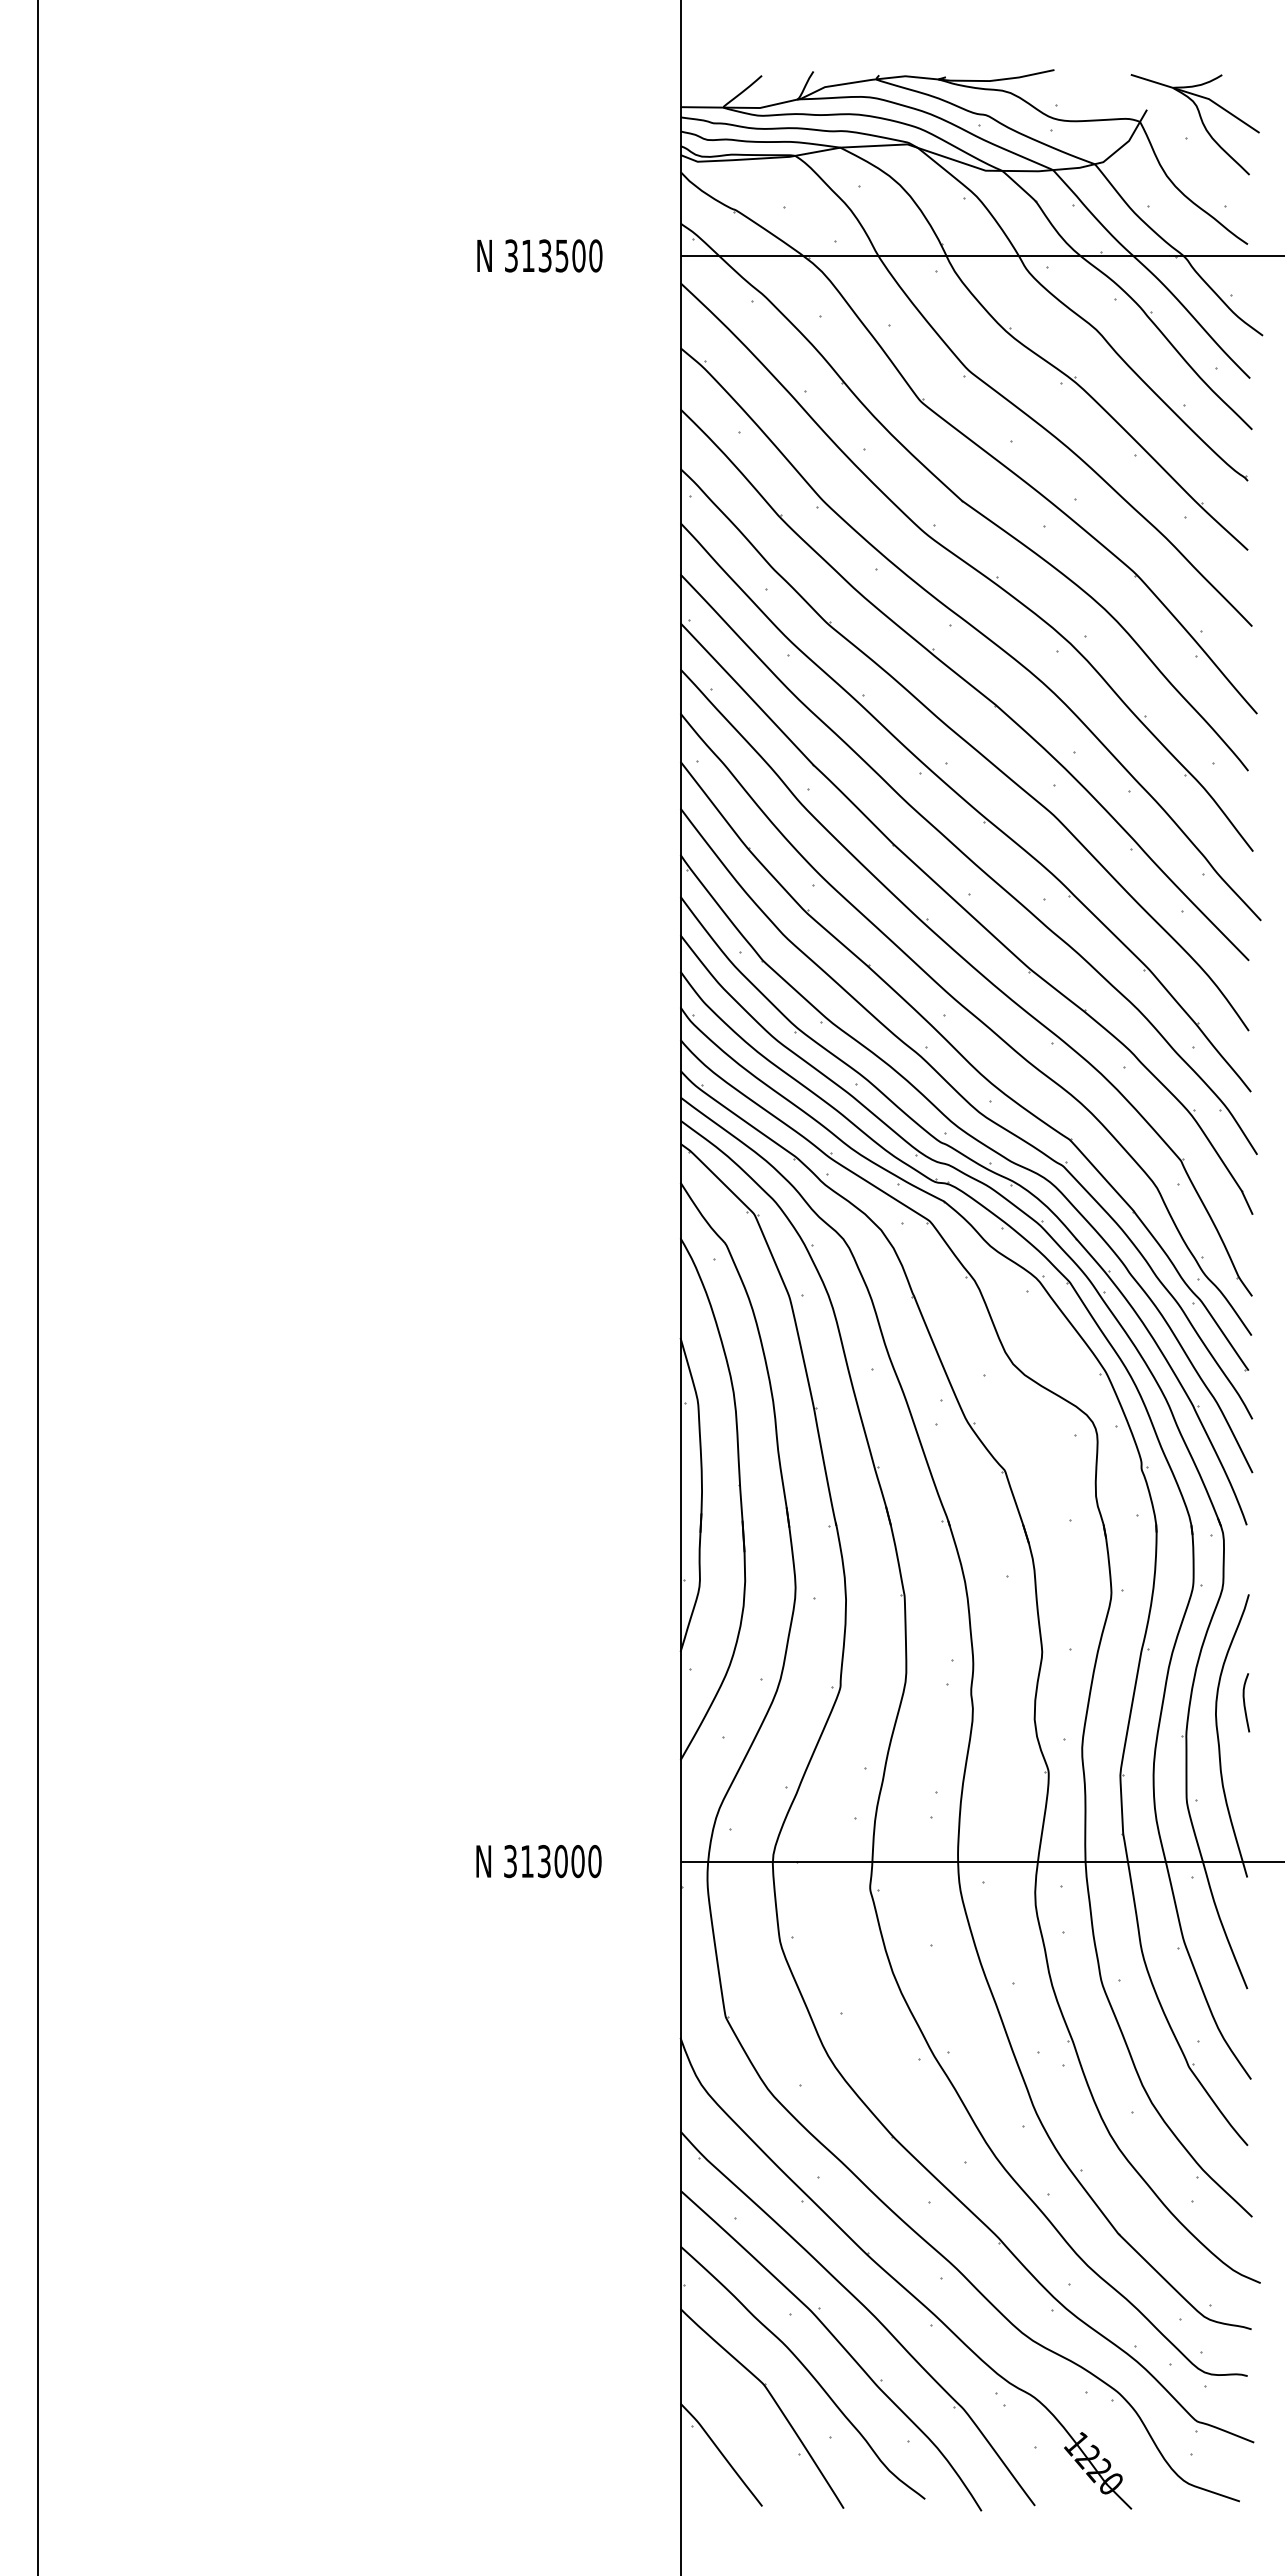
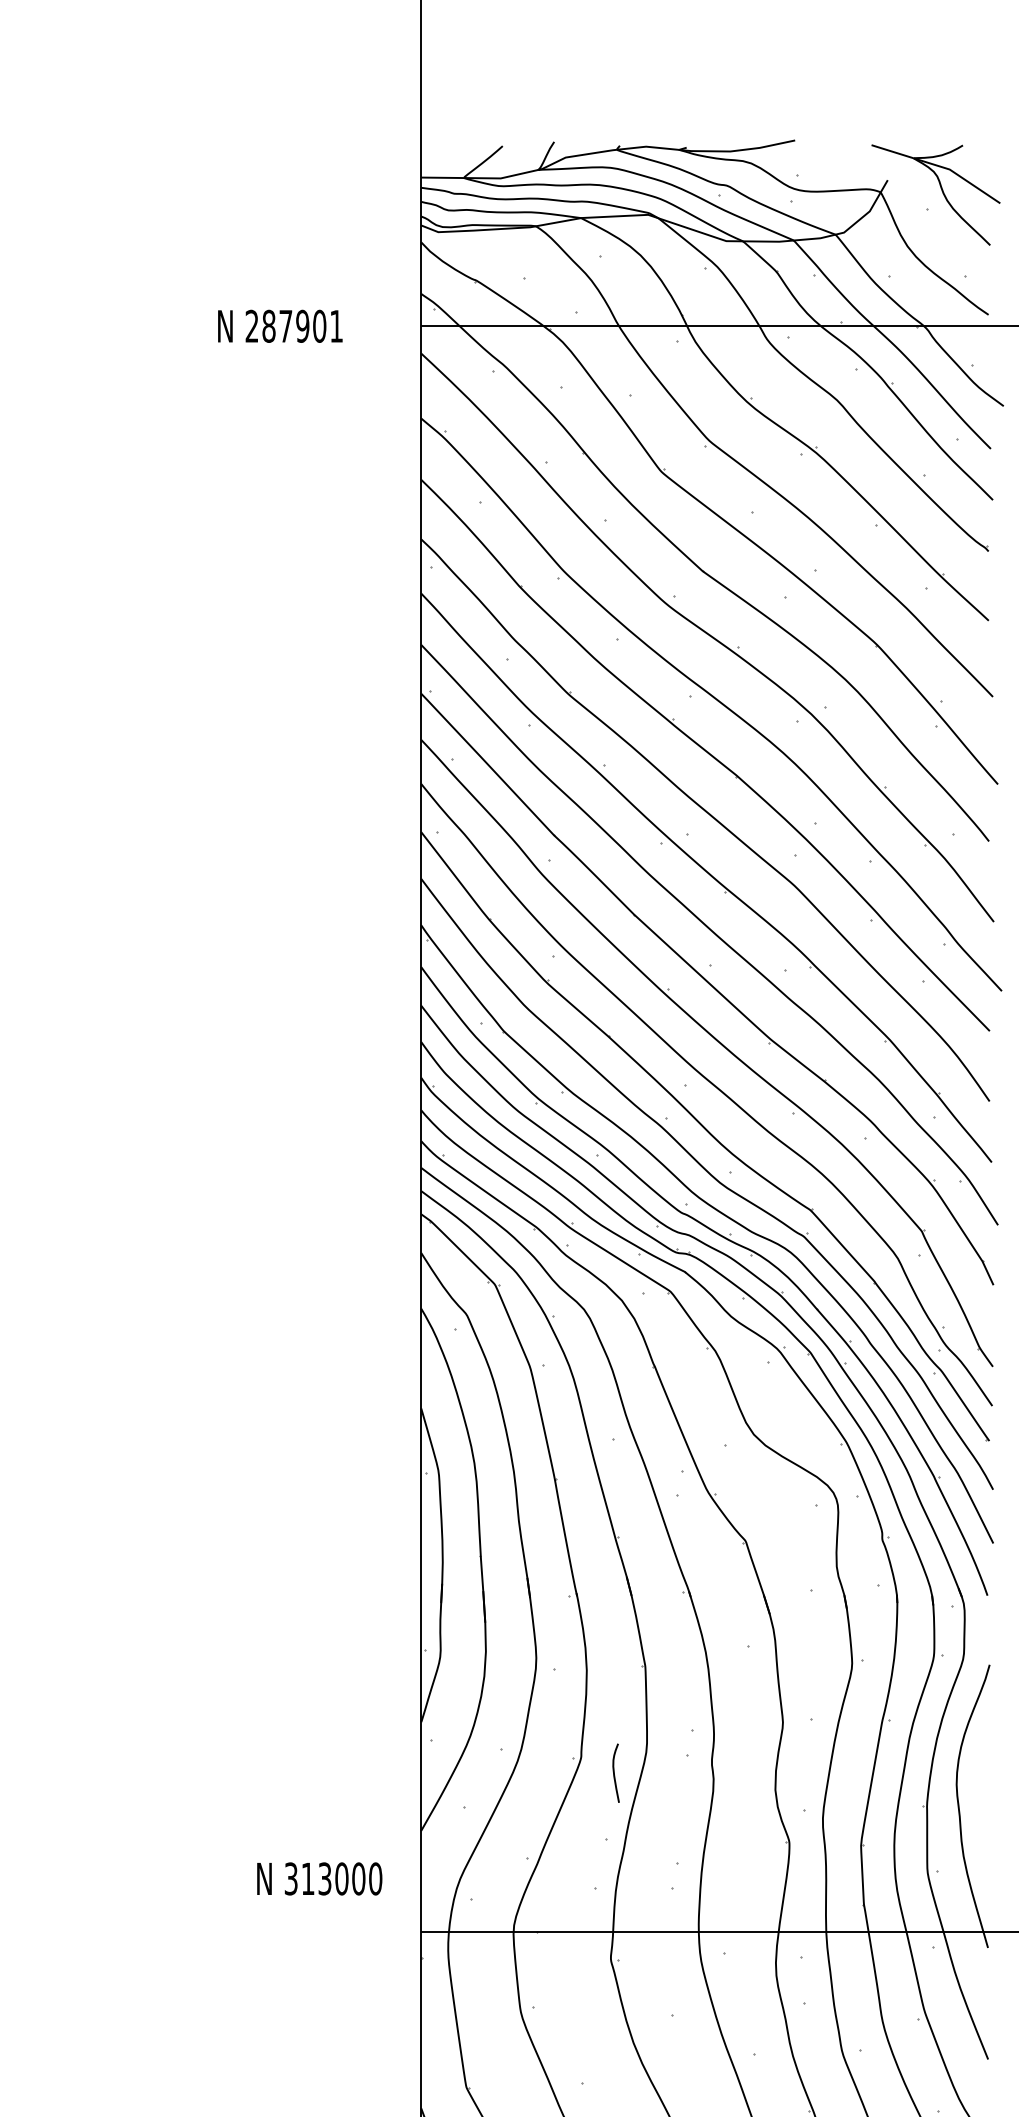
text: (553, 255) -> (294, 325), 313500 -> 287901
curve: (1245, 1702) -> (615, 1772), moved
text: (538, 1861) -> (319, 1878), moved

